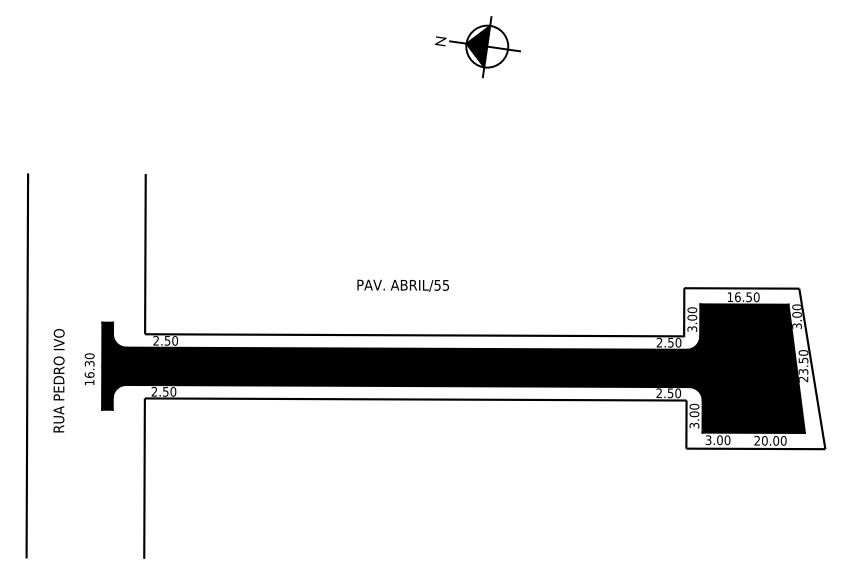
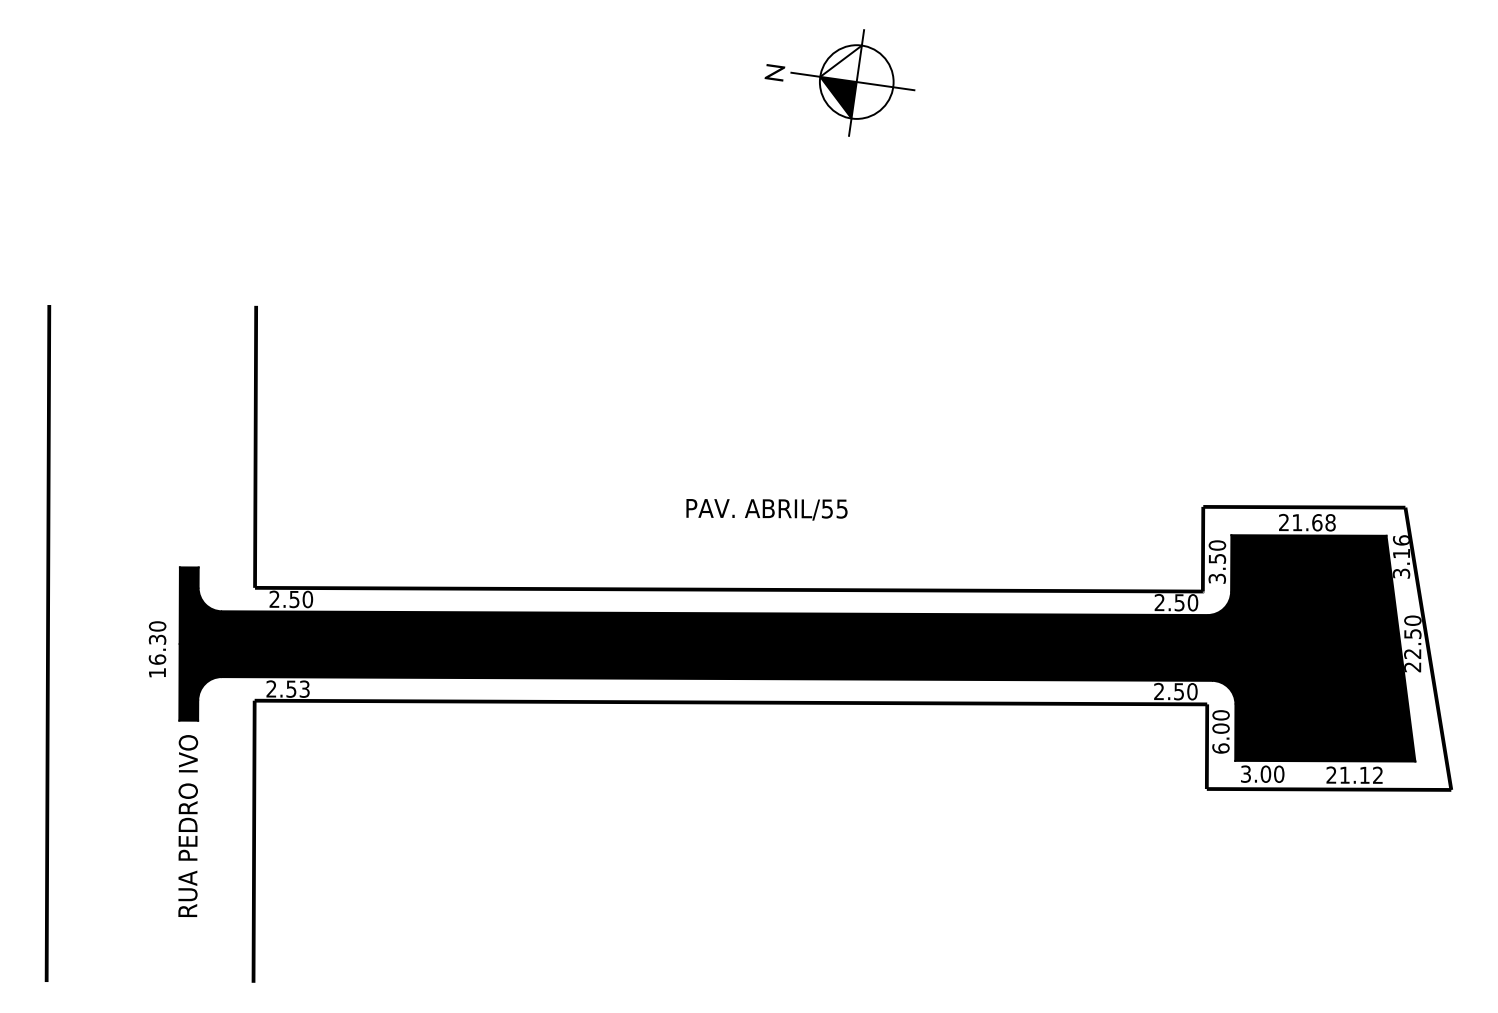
fill: (478, 35) -> (841, 62), removed
text: (402, 285) -> (765, 509), moved
text: (743, 297) -> (1307, 523), 16.50 -> 21.68
text: (796, 310) -> (1400, 546), 3.00 -> 3.16
text: (692, 317) -> (1217, 558), 3.00 -> 3.50
text: (803, 371) -> (1412, 653), 23.50 -> 22.50
text: (58, 380) -> (187, 825), moved
text: (173, 391) -> (304, 688), 2.50 -> 2.53
text: (694, 425) -> (1221, 748), 3.00 -> 6.00
text: (774, 440) -> (1361, 774), 20.00 -> 21.12

